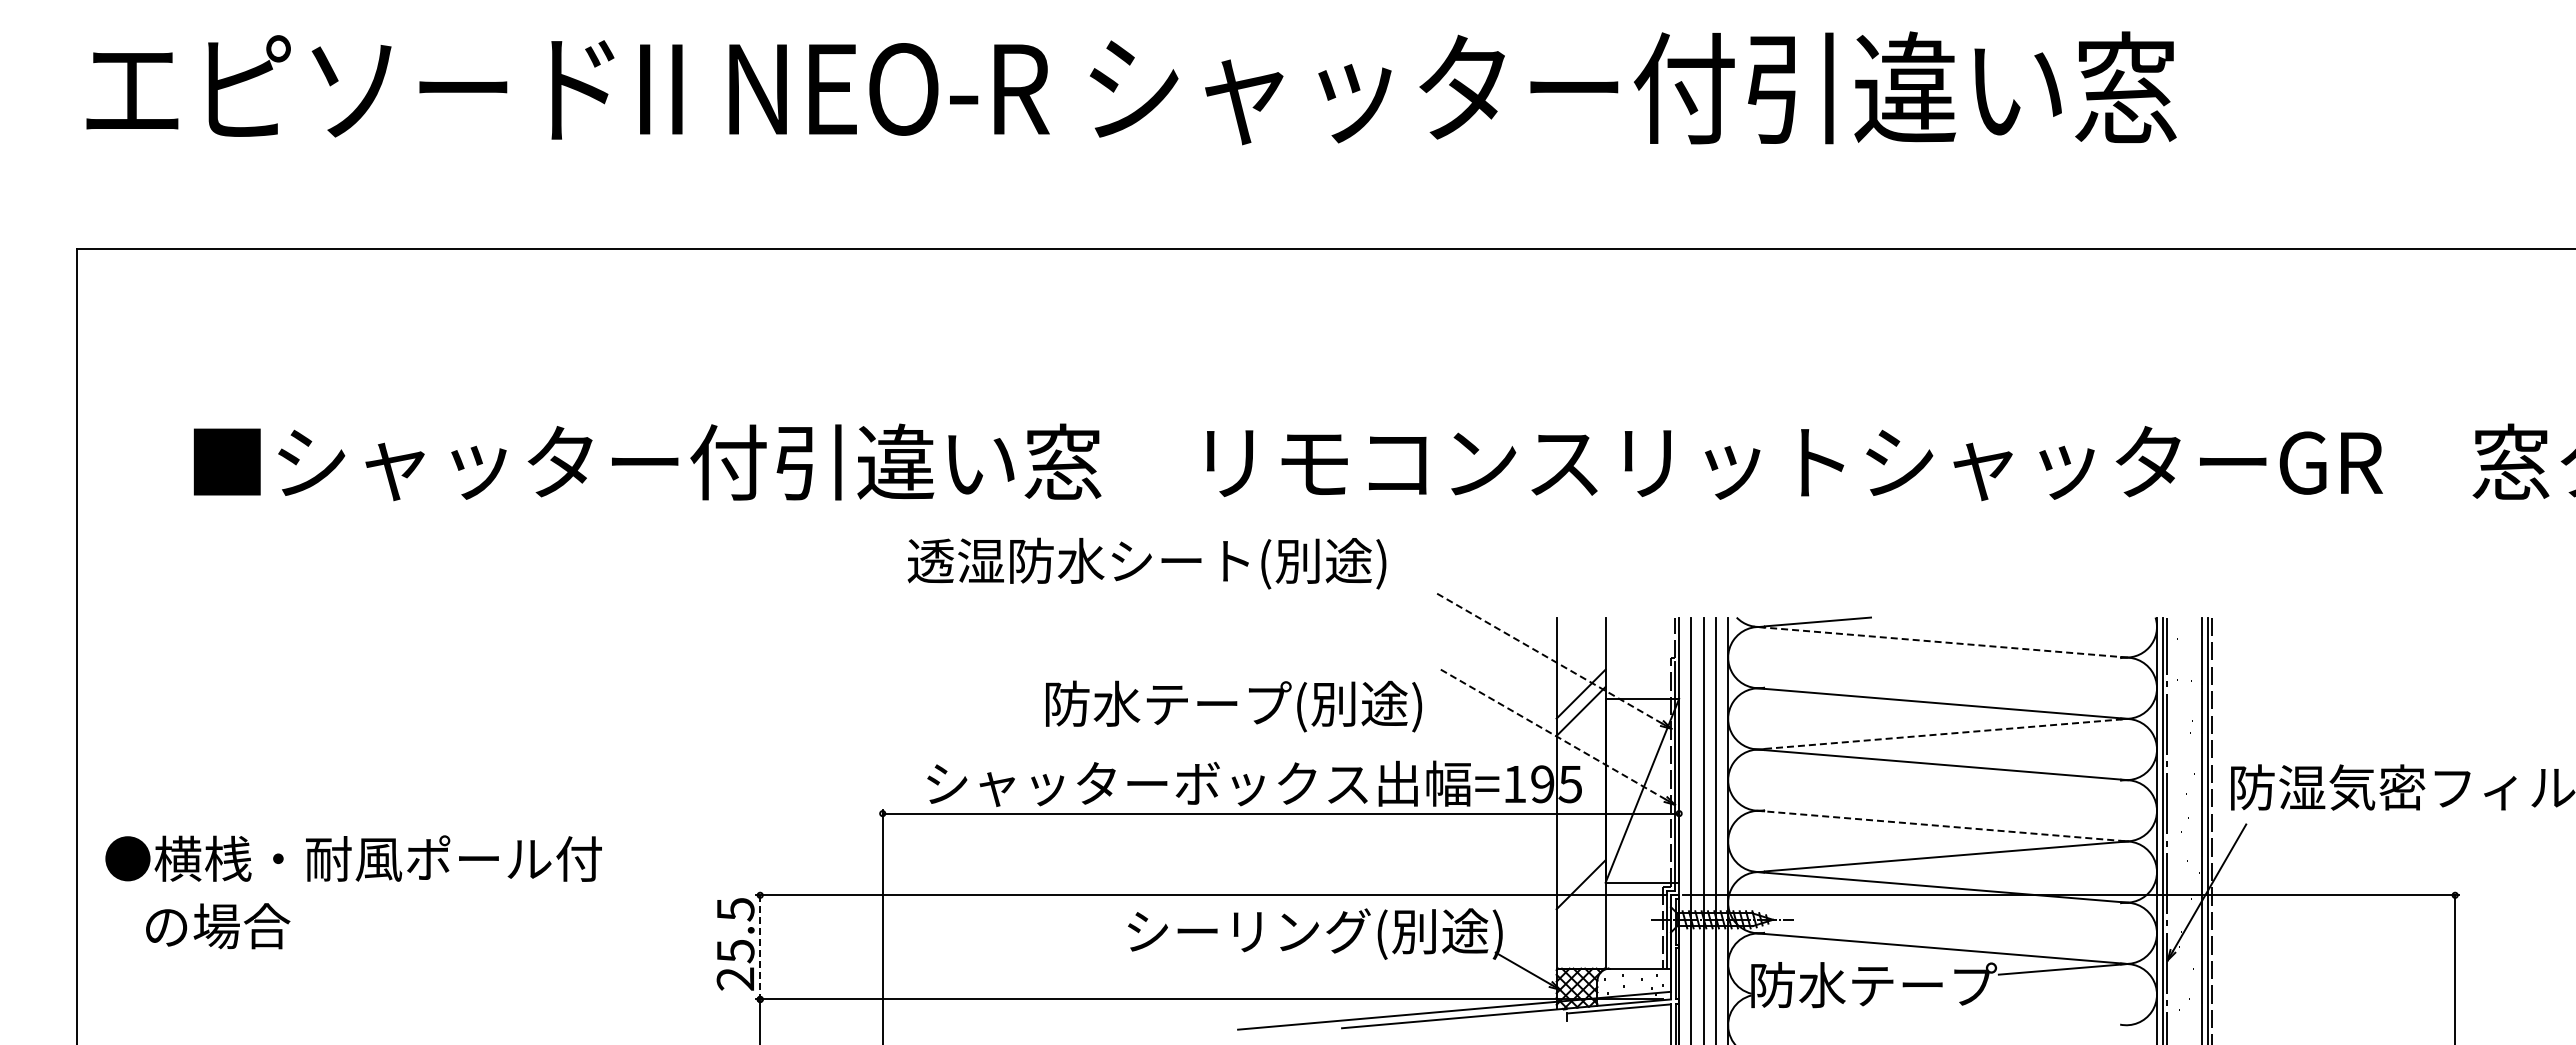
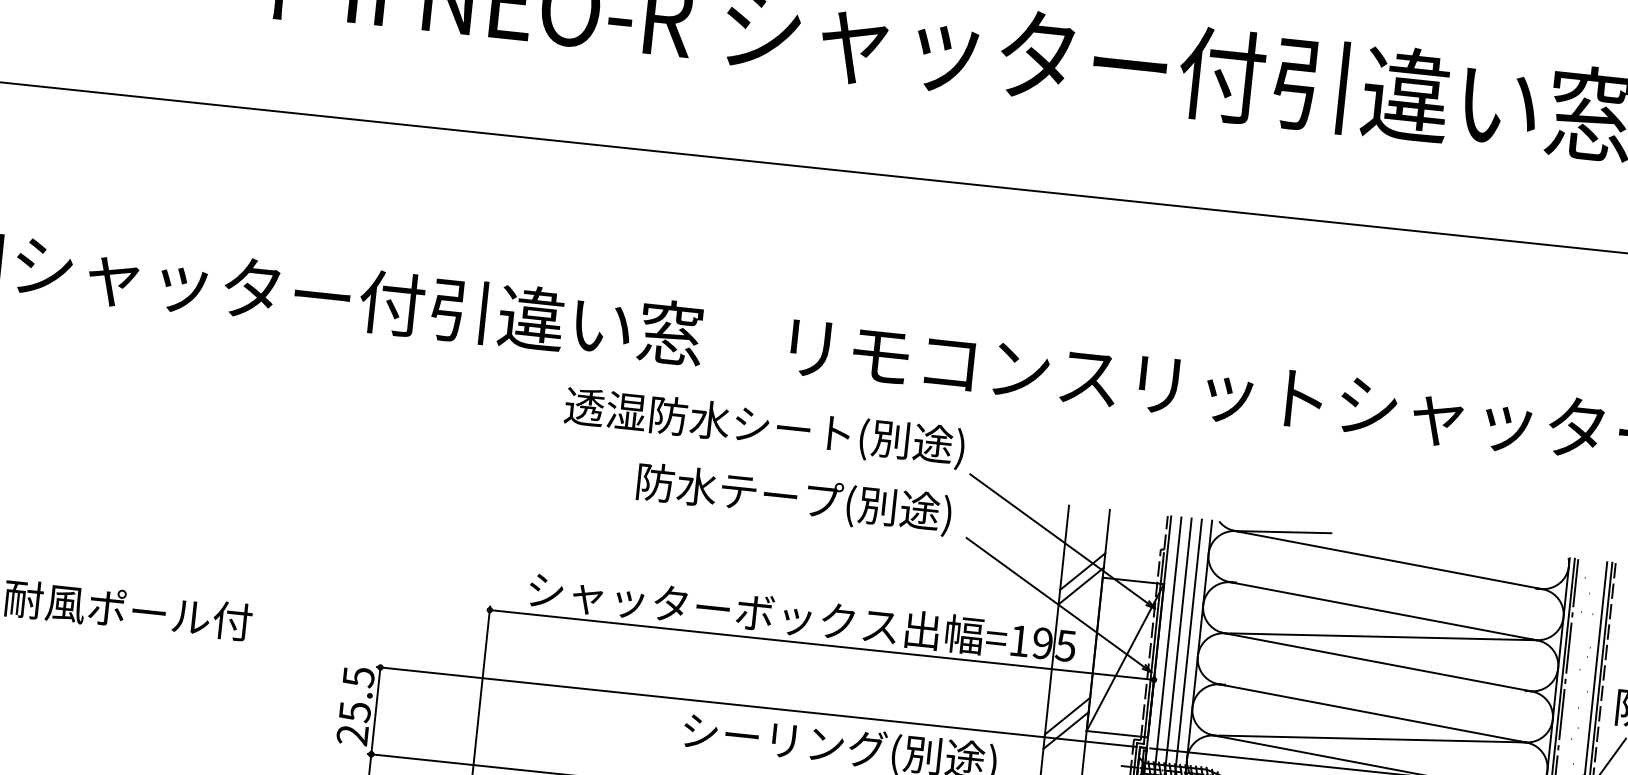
text: (1146, 563) -> (764, 428), moved
line: (1940, 642) -> (1386, 560), dashed -> solid
line: (1548, 658) -> (1058, 539), dashed -> solid
text: (1234, 706) -> (794, 499), moved
line: (1946, 733) -> (1384, 636), dashed -> solid
line: (1552, 734) -> (1055, 602), dashed -> solid
line: (1942, 826) -> (1372, 713), dashed -> solid
line: (1580, 866) -> (1067, 715), added
line: (760, 947) -> (376, 711), dashed -> solid

